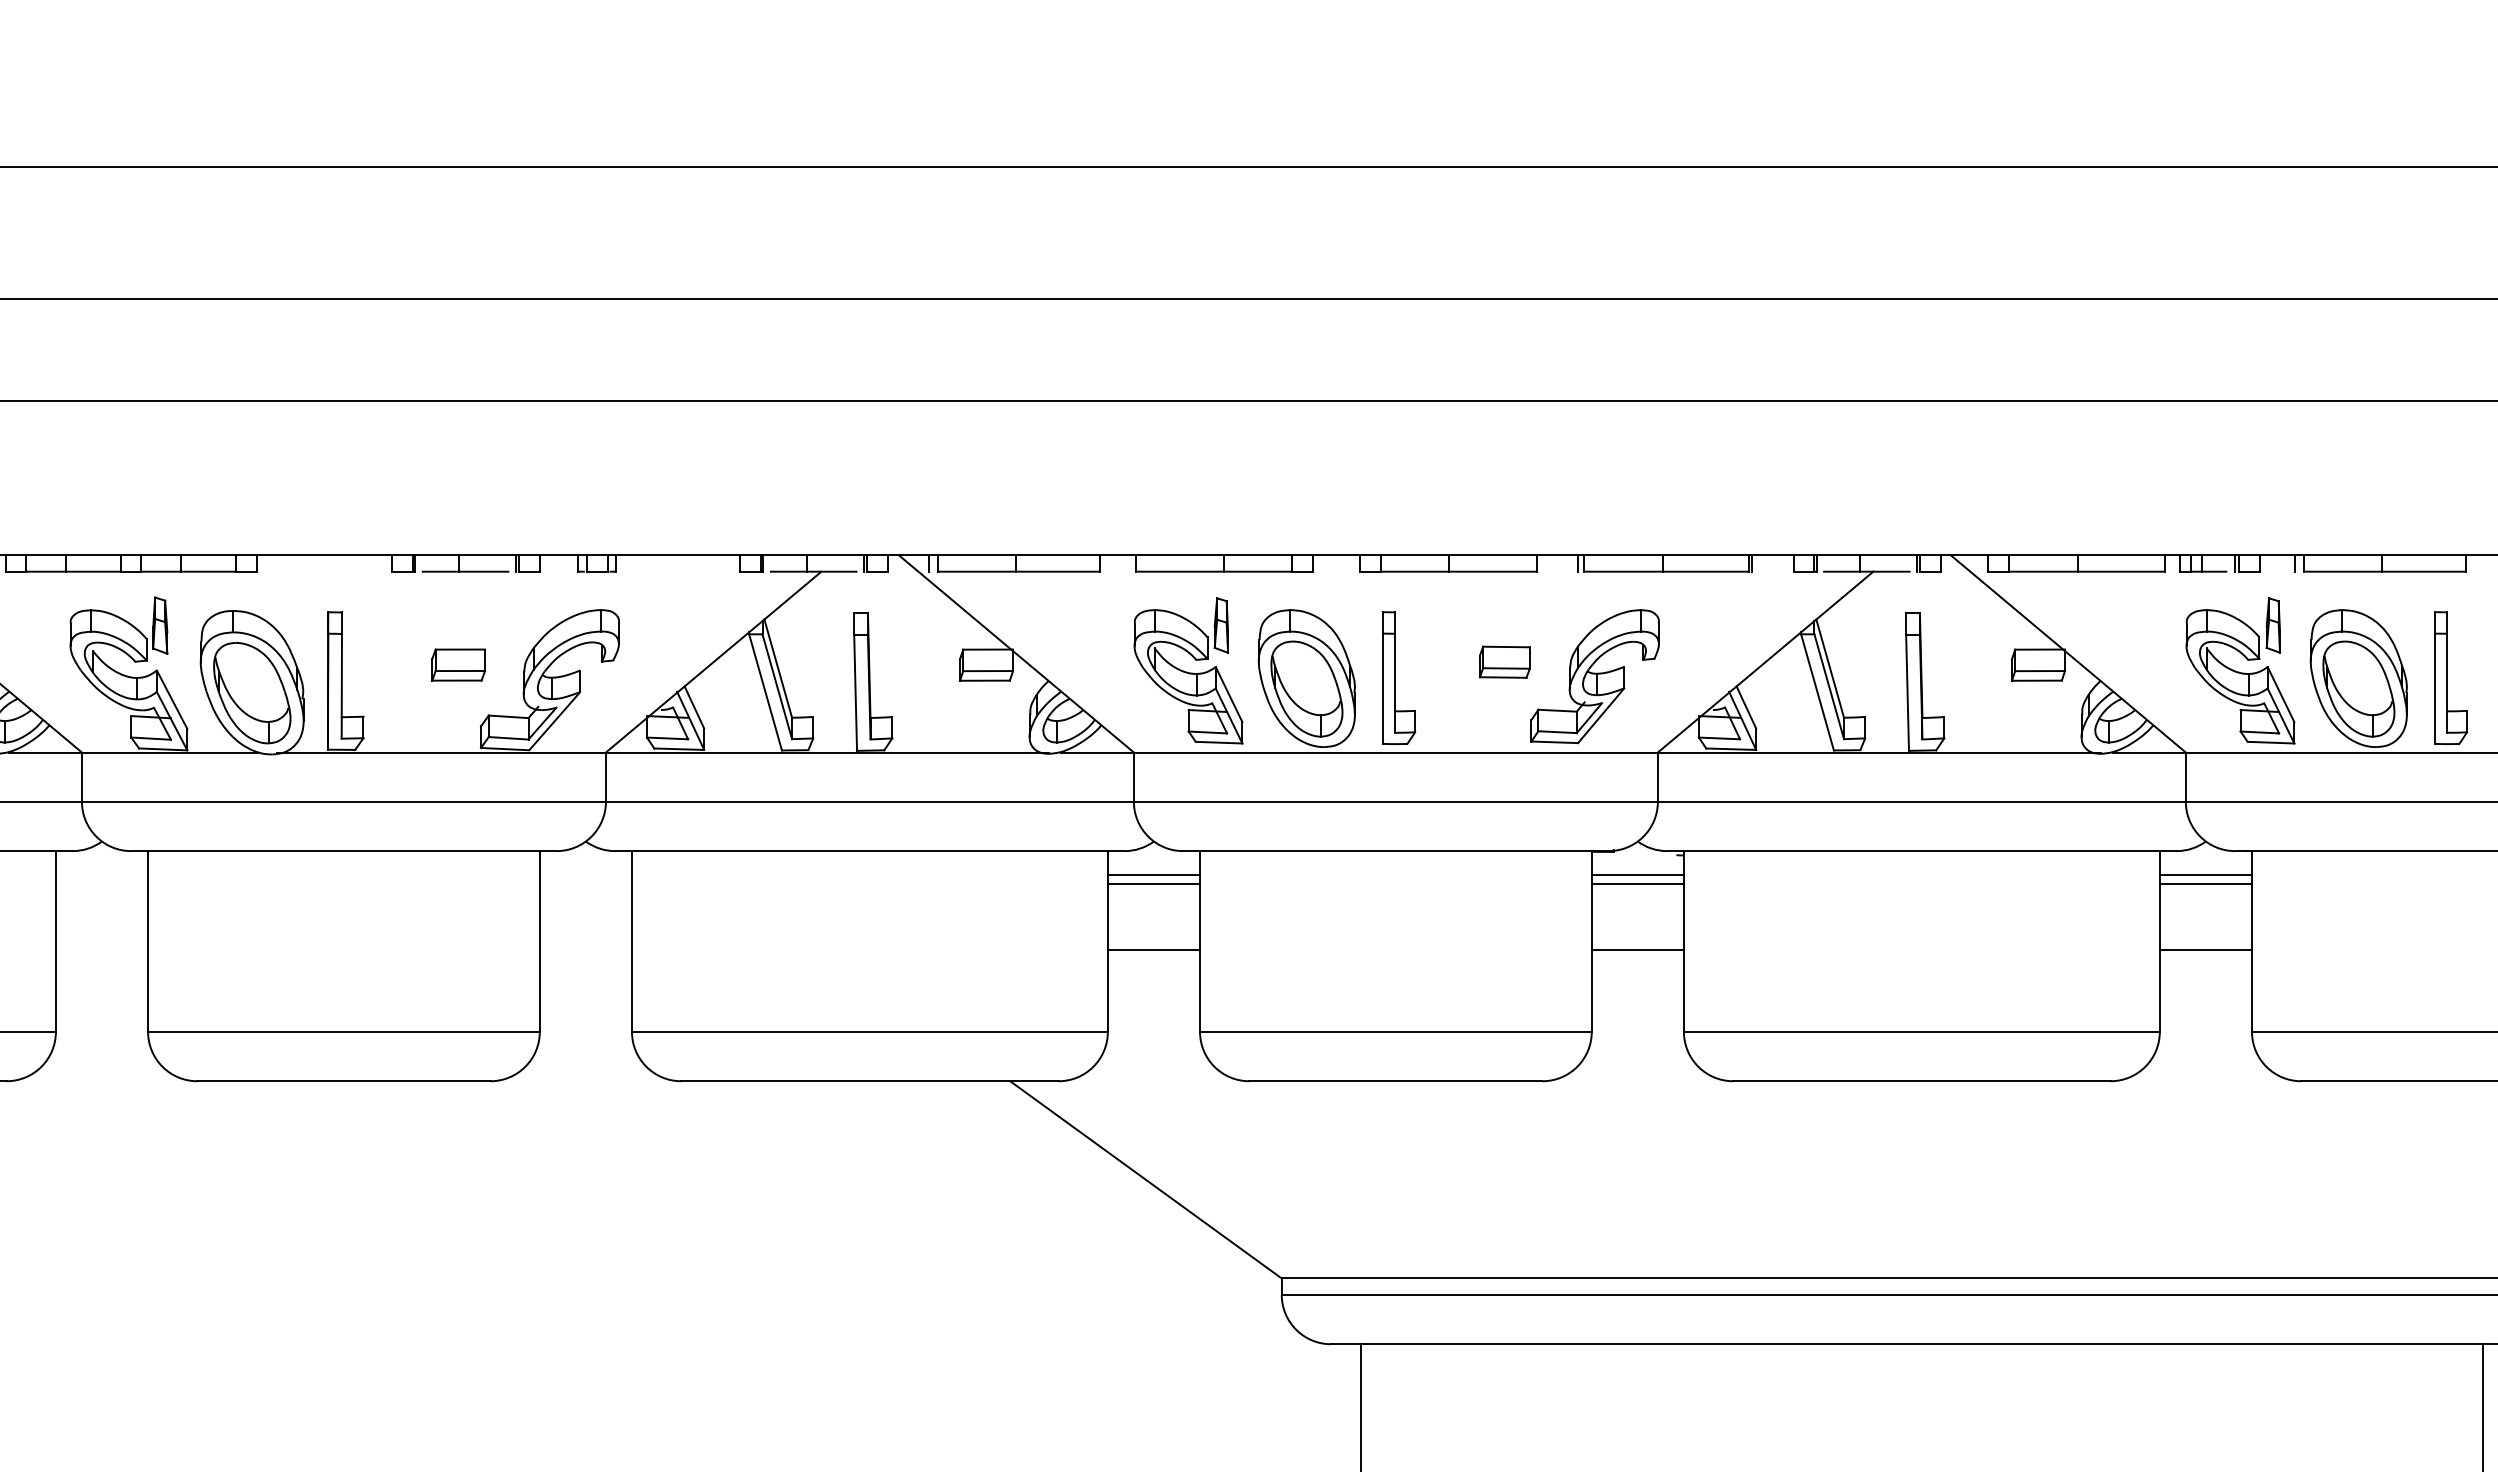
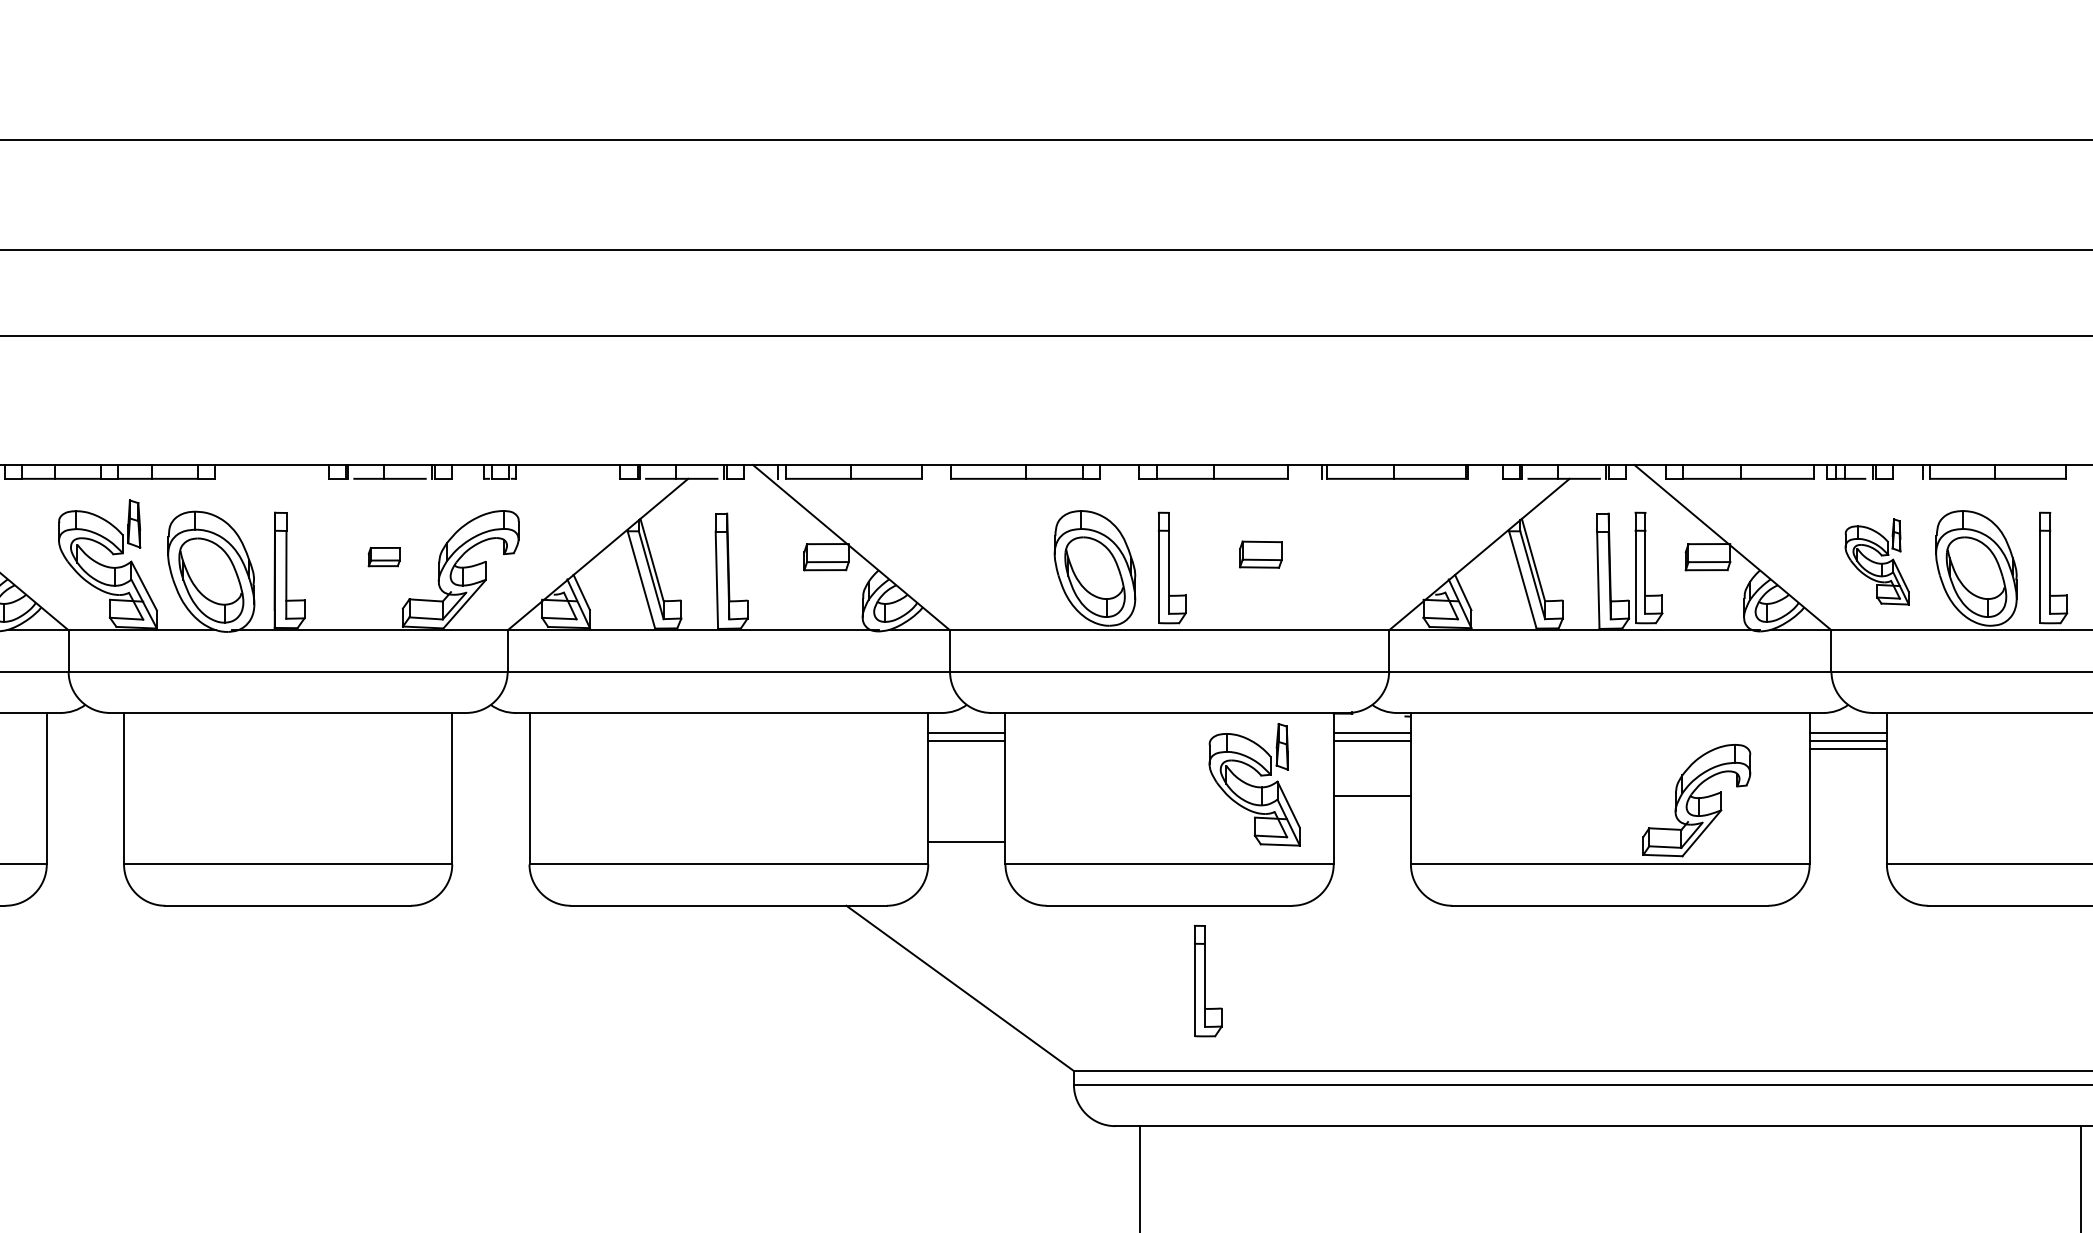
part: (458, 664) -> (384, 556), size x0.7
part: (1188, 670) -> (1254, 784), moved
part: (2240, 670) -> (1877, 561), size x0.7
part: (1594, 676) -> (1696, 800), moved
part: (1968, 677) -> (1649, 567), added
line: (1153, 949) -> (966, 841), moved
line: (2205, 949) -> (1847, 748), moved
part: (1442, 1170) -> (1208, 980), added

